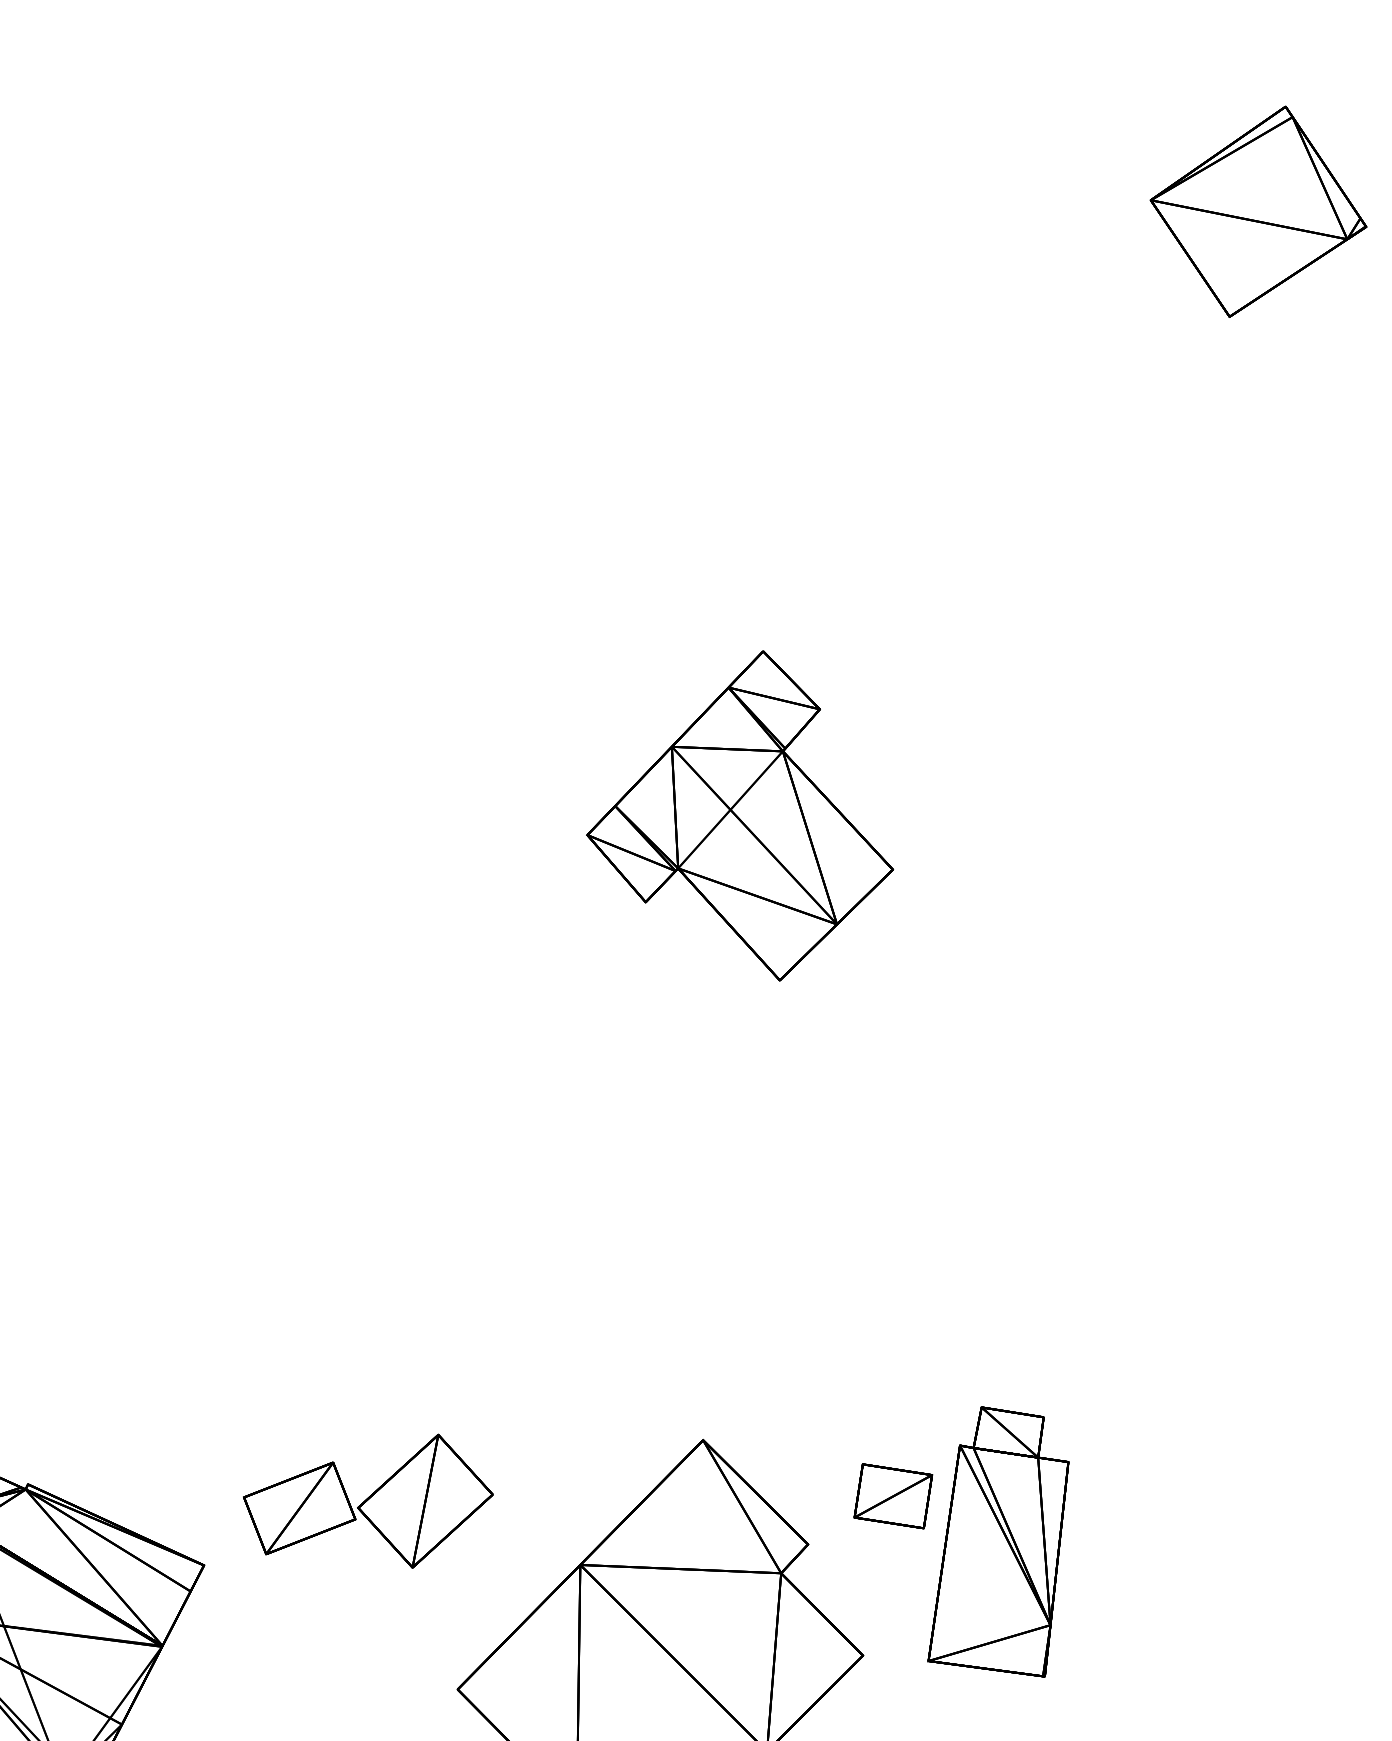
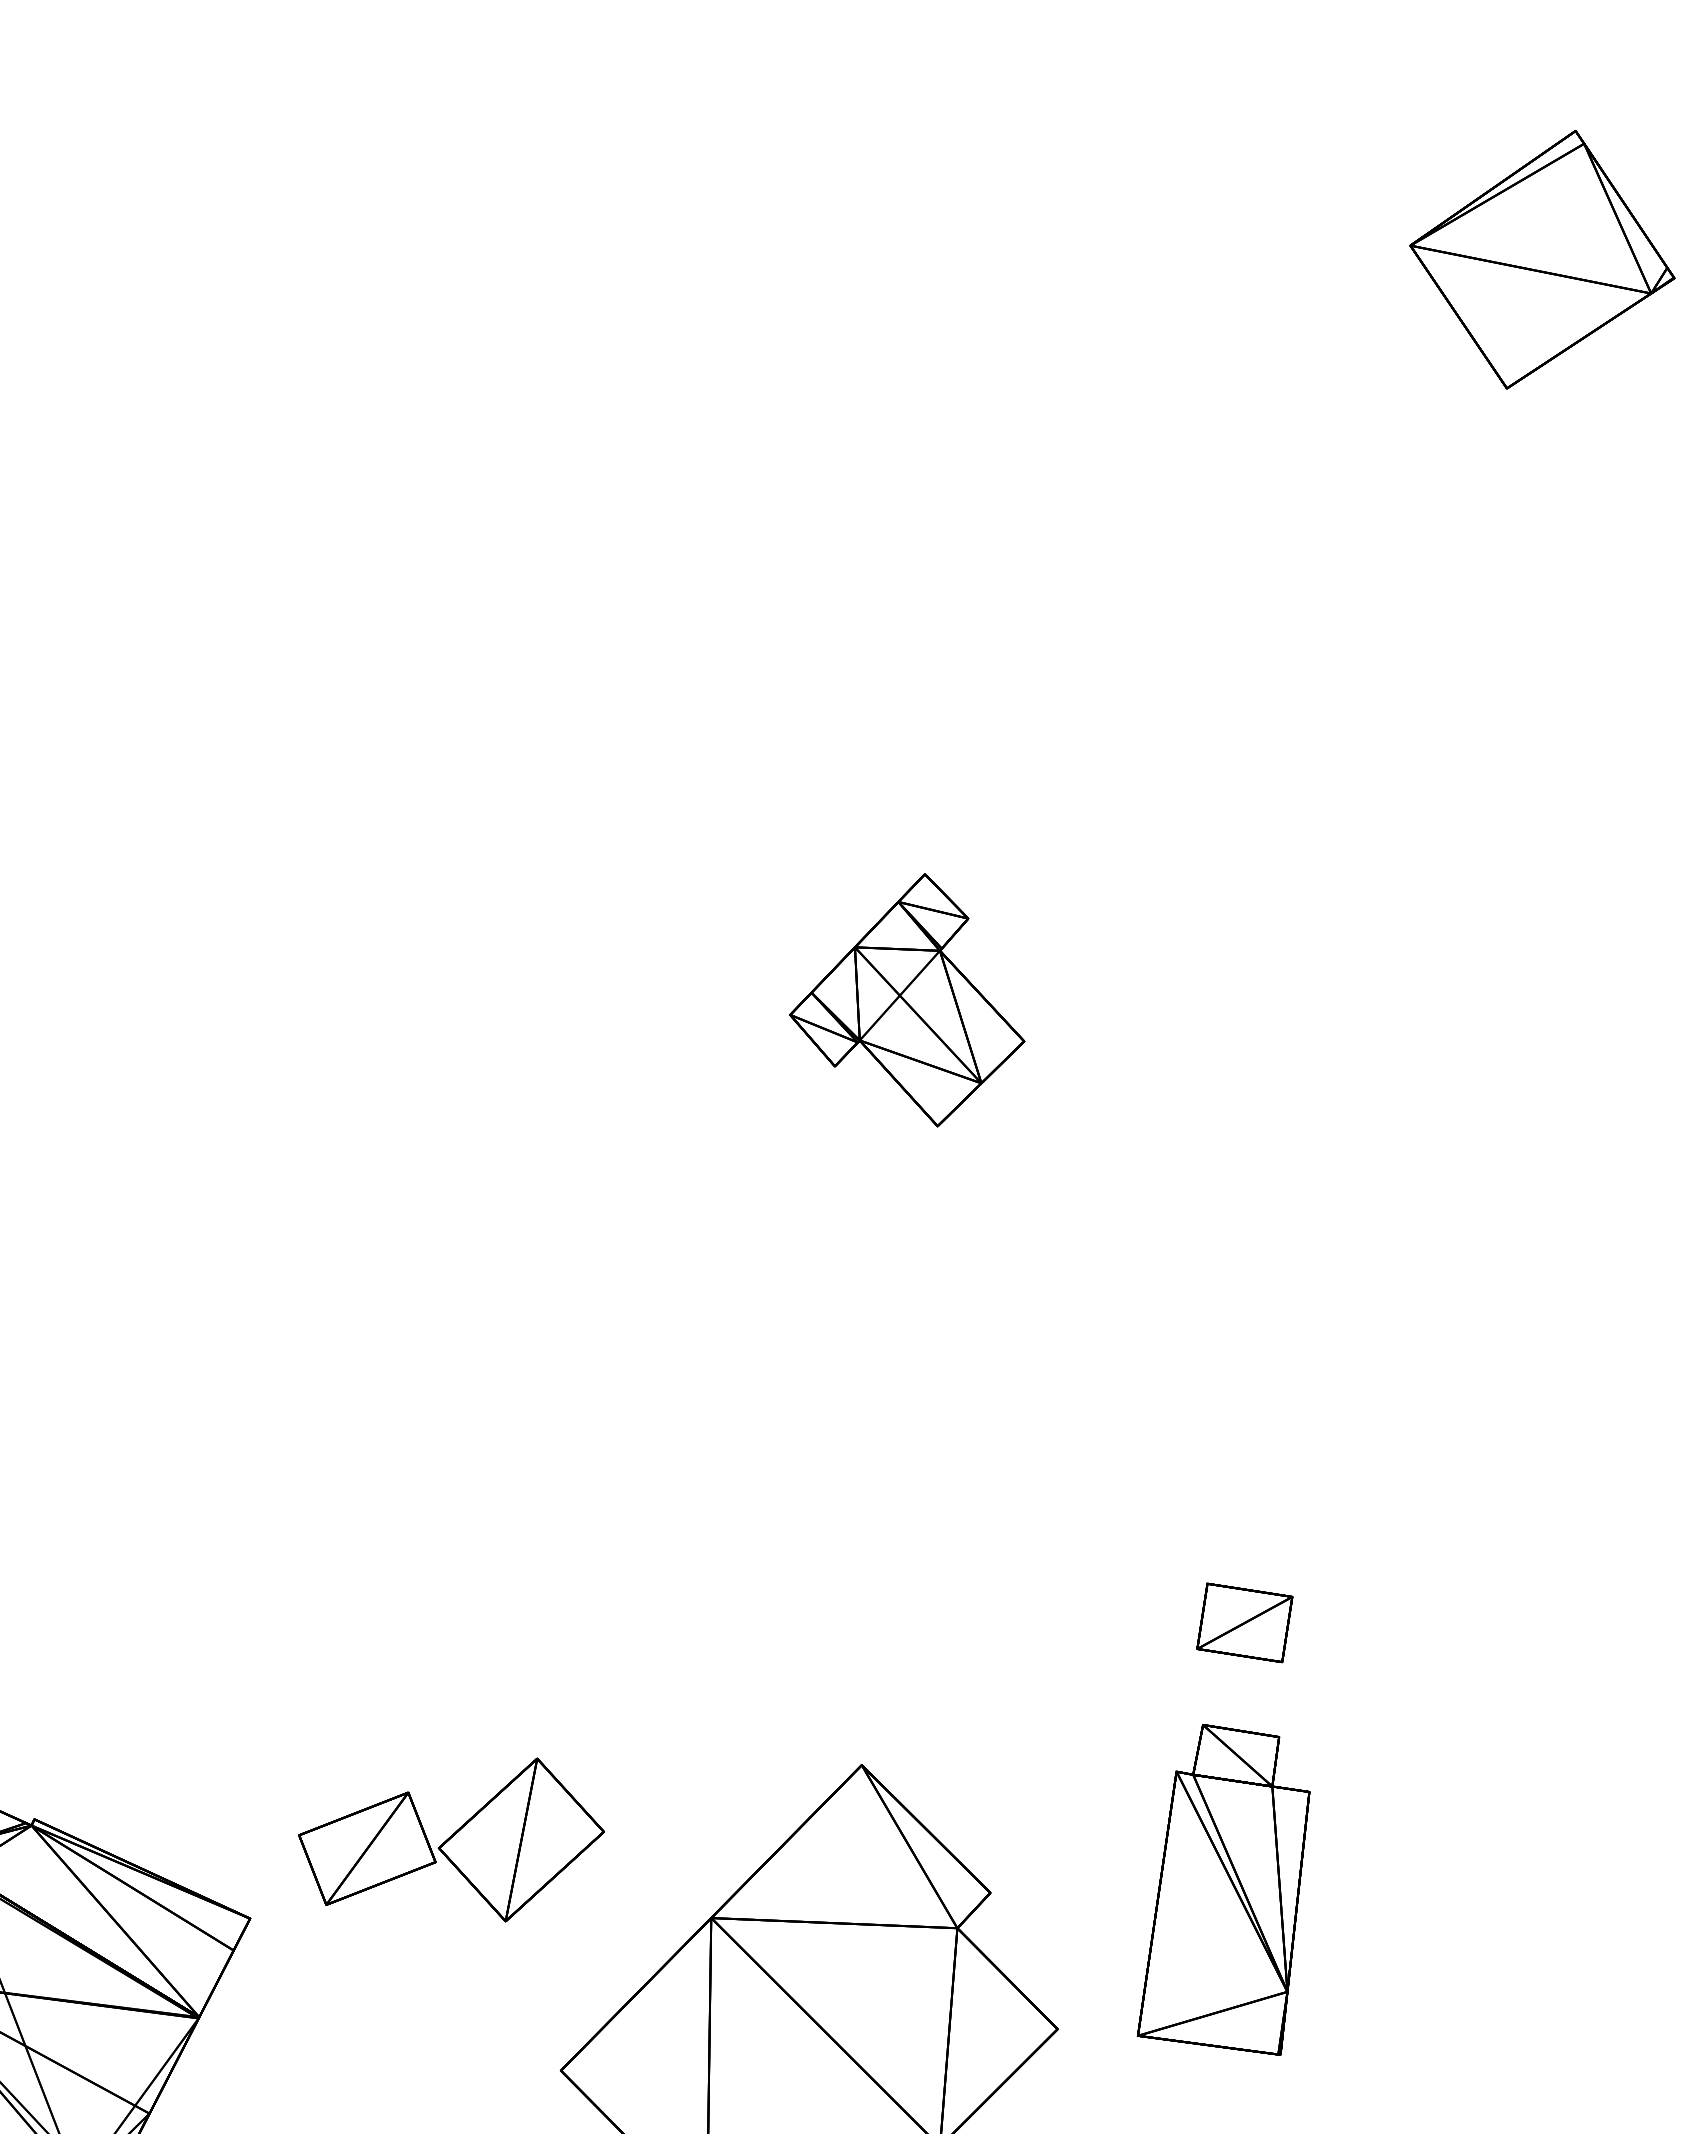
part: (740, 816) -> (907, 1000), size x0.62
part: (893, 1495) -> (1244, 1622), moved

